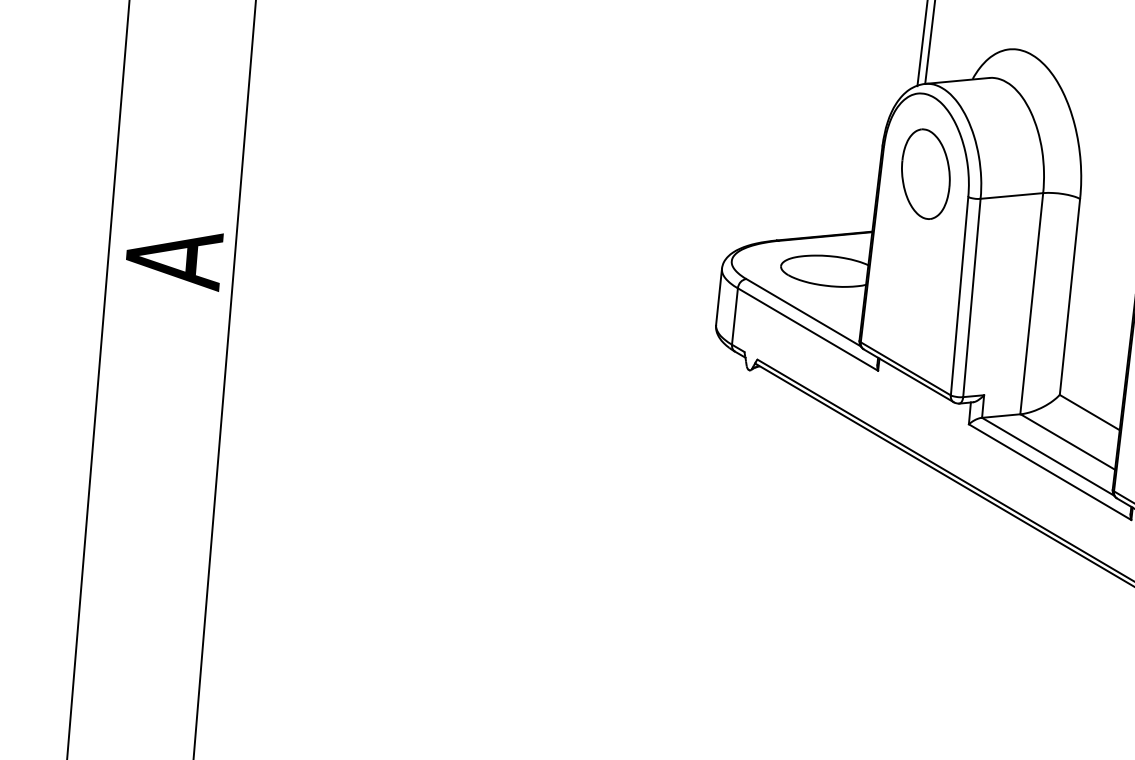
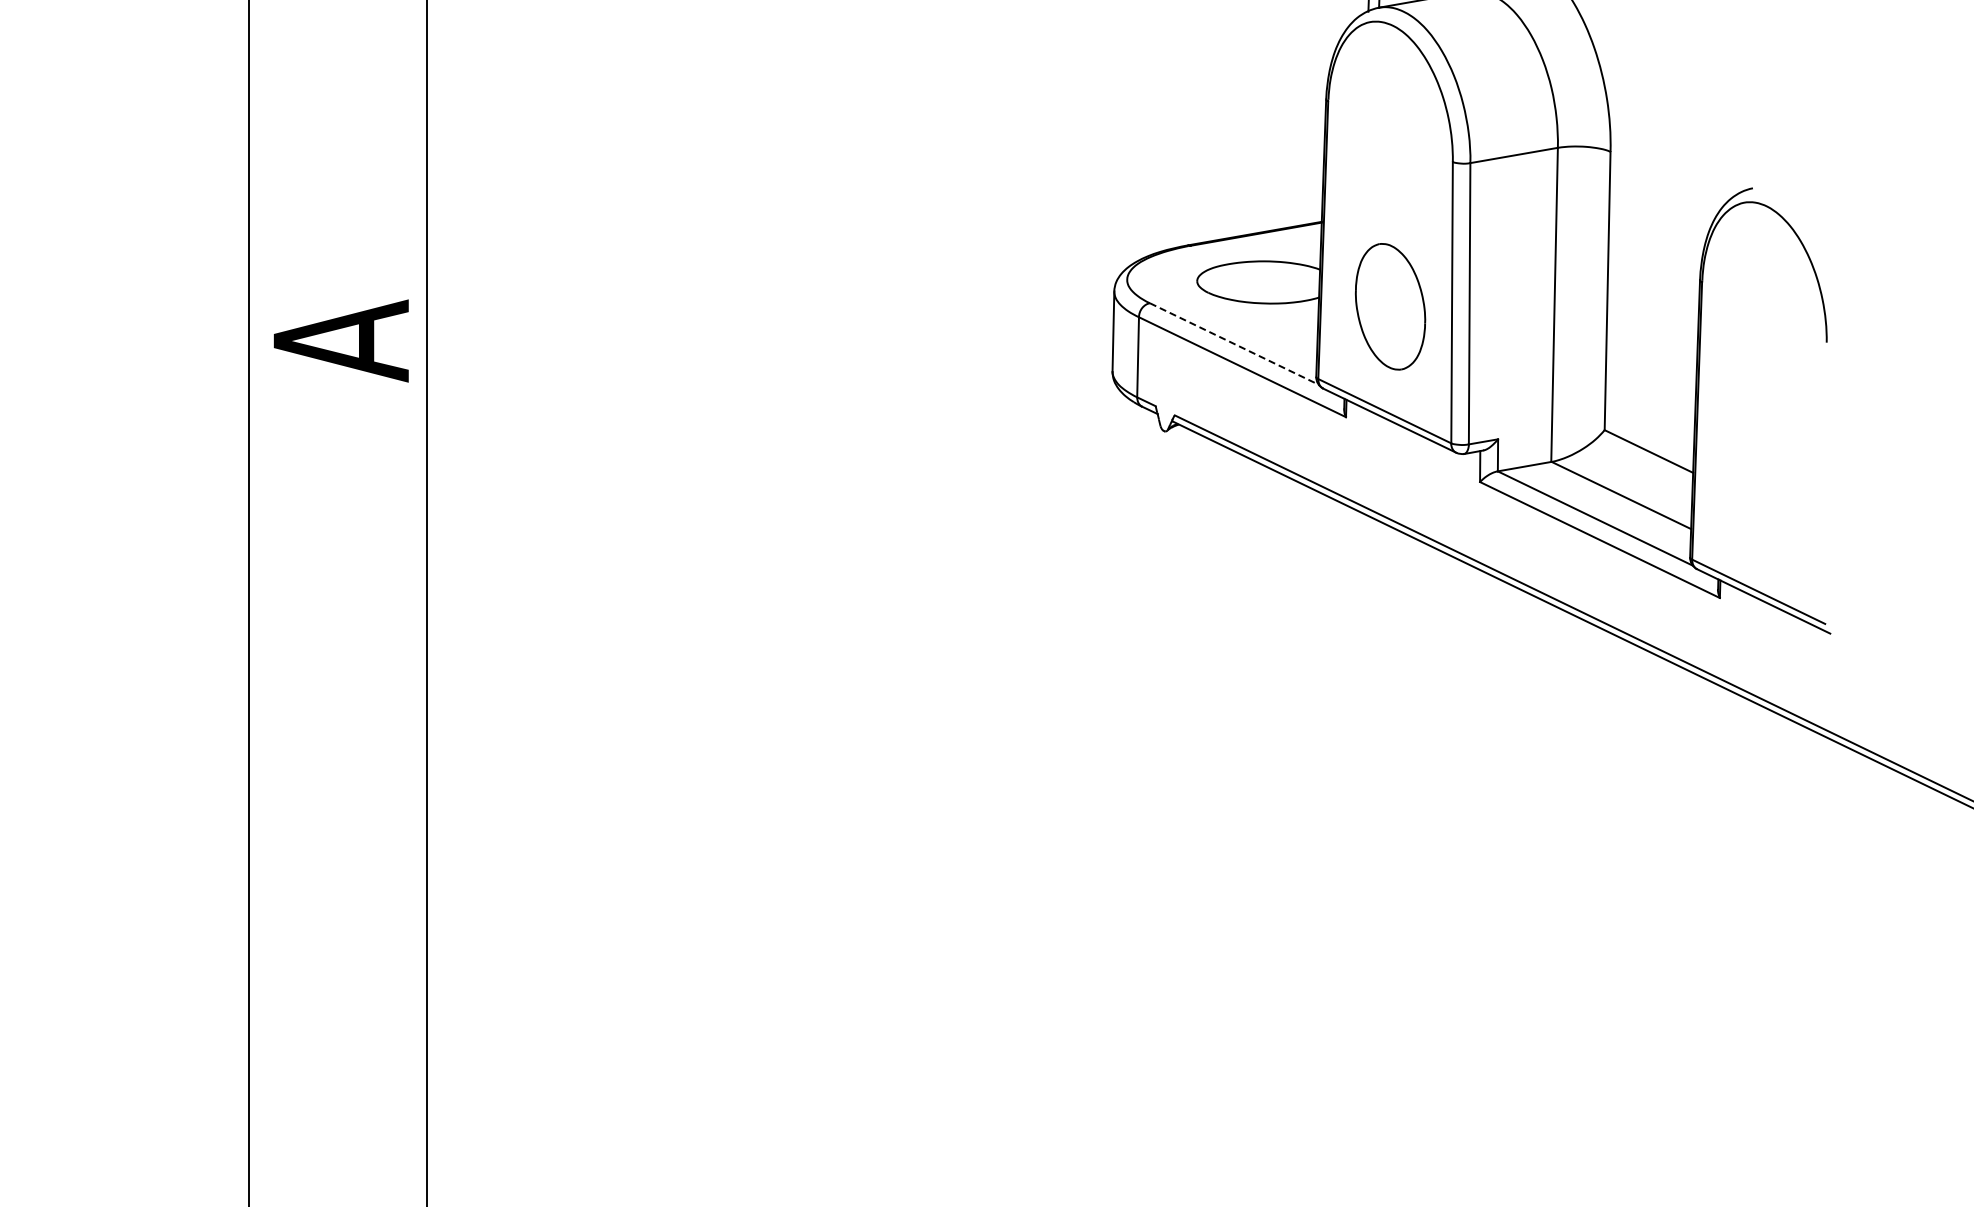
part: (925, 174) -> (1390, 306), moved
line: (803, 313) -> (1234, 344), solid -> dashed

